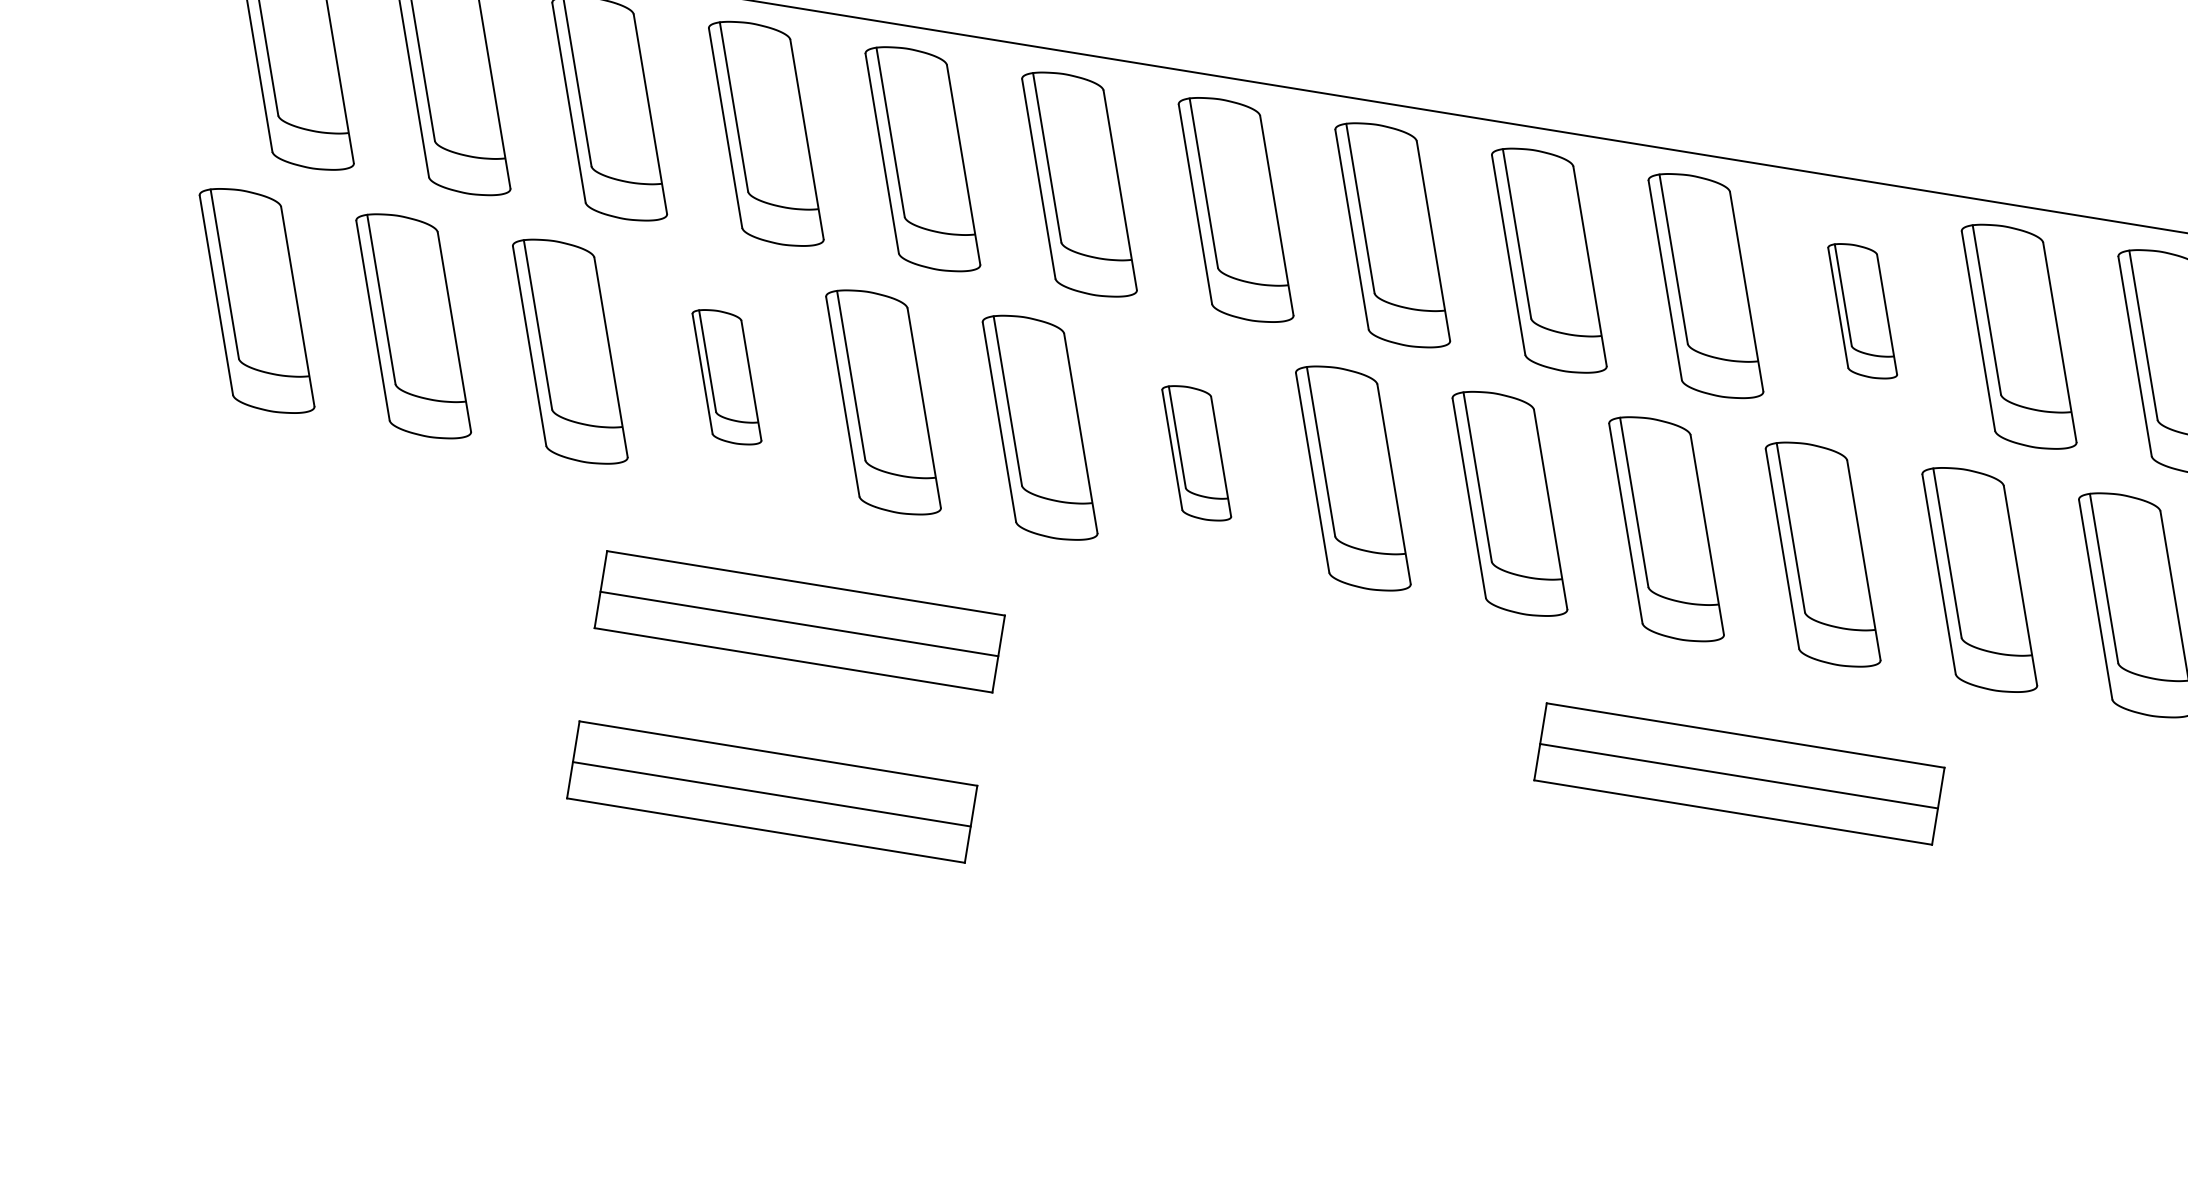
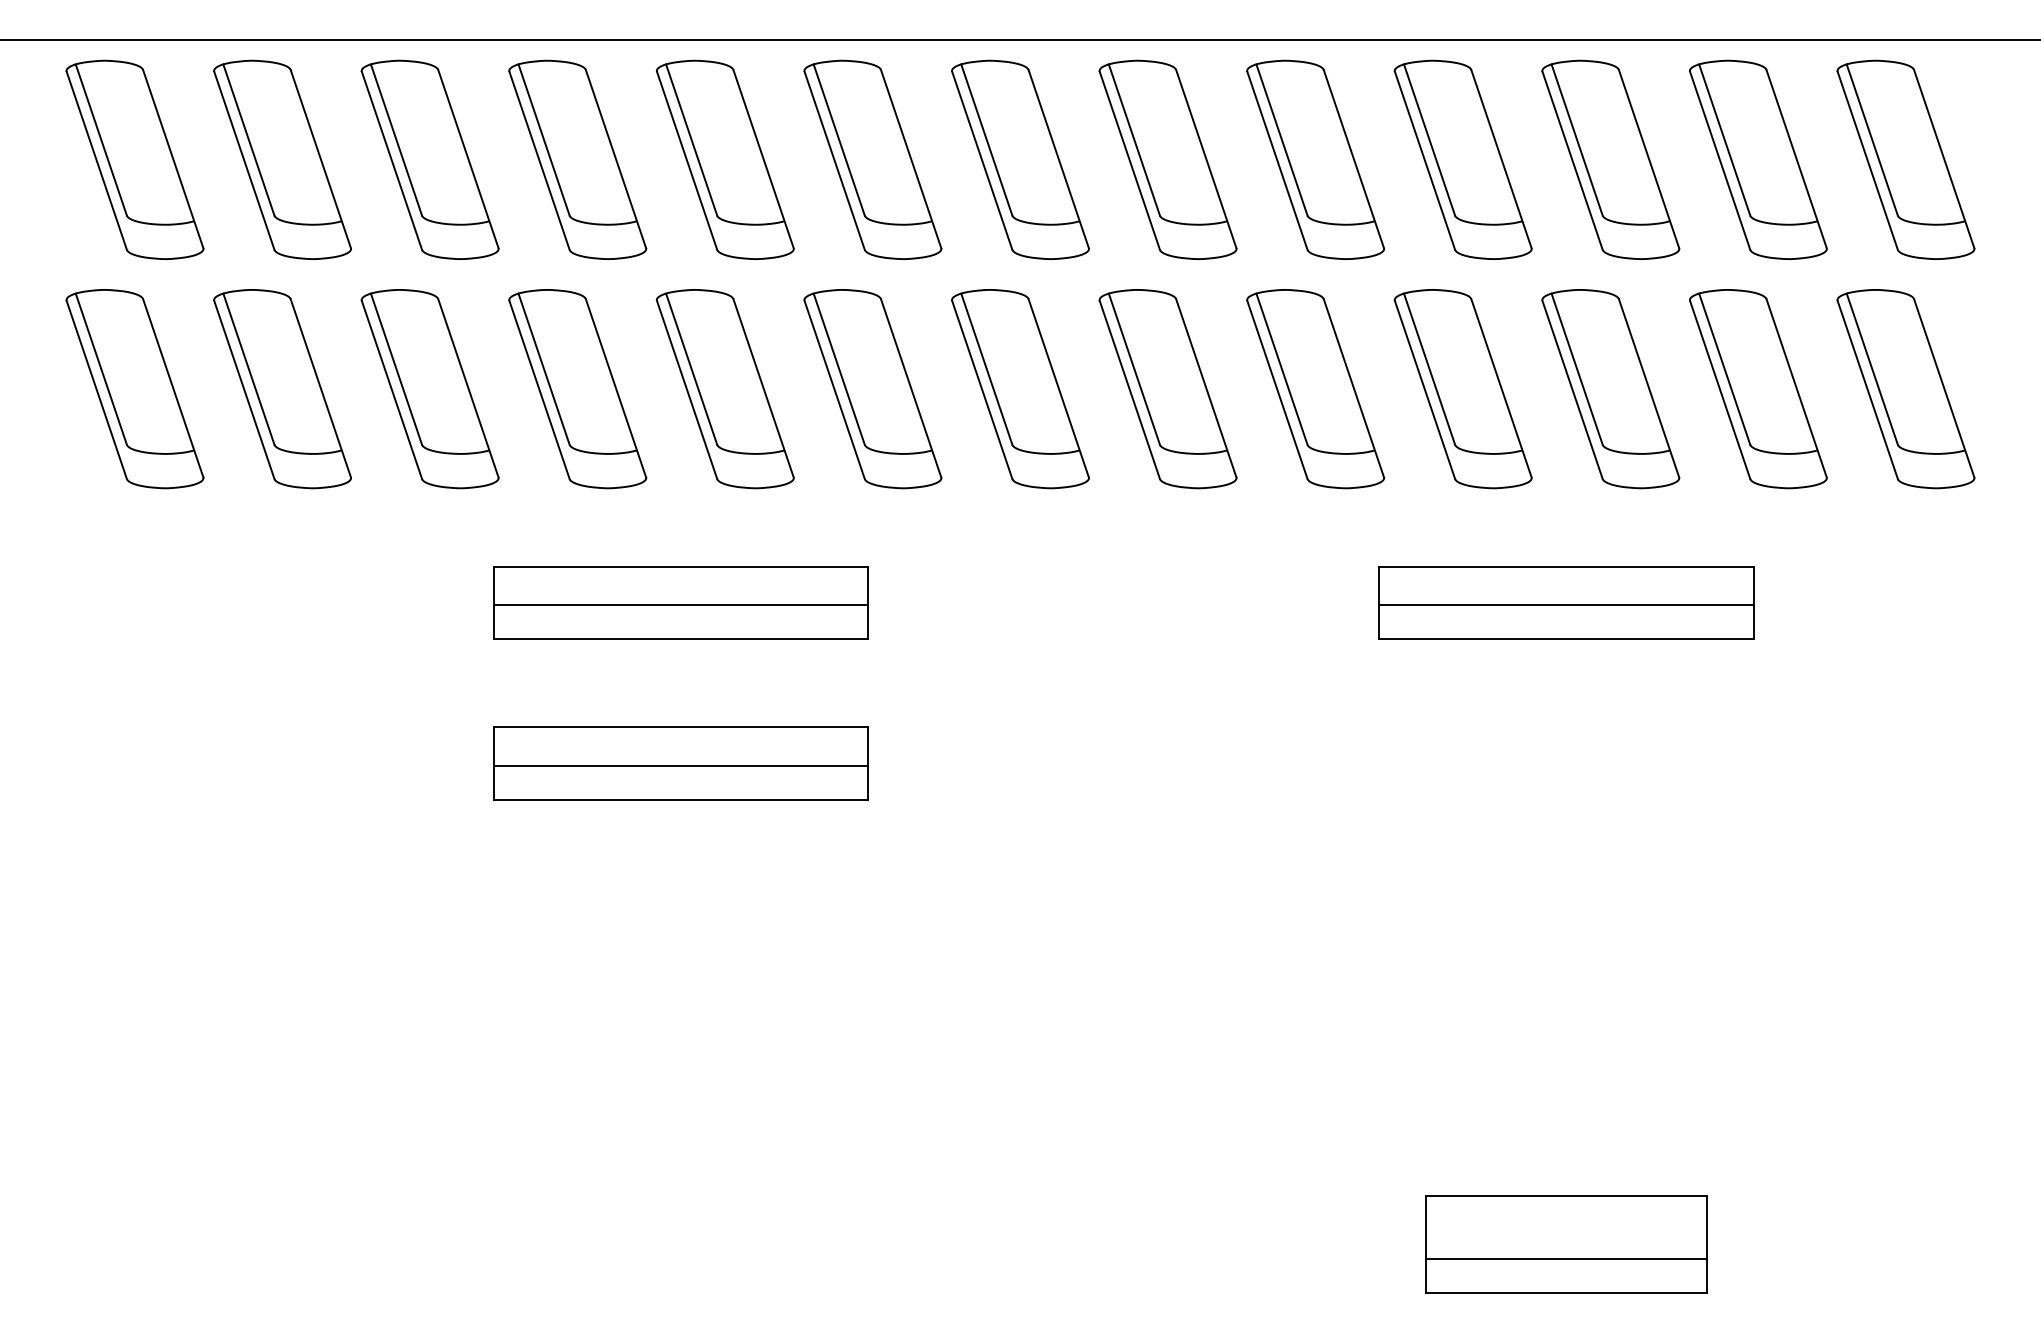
part: (1862, 310) -> (1610, 159), size x1.67
part: (726, 377) -> (577, 389), size x1.67
part: (1196, 453) -> (1020, 389), size x1.67

